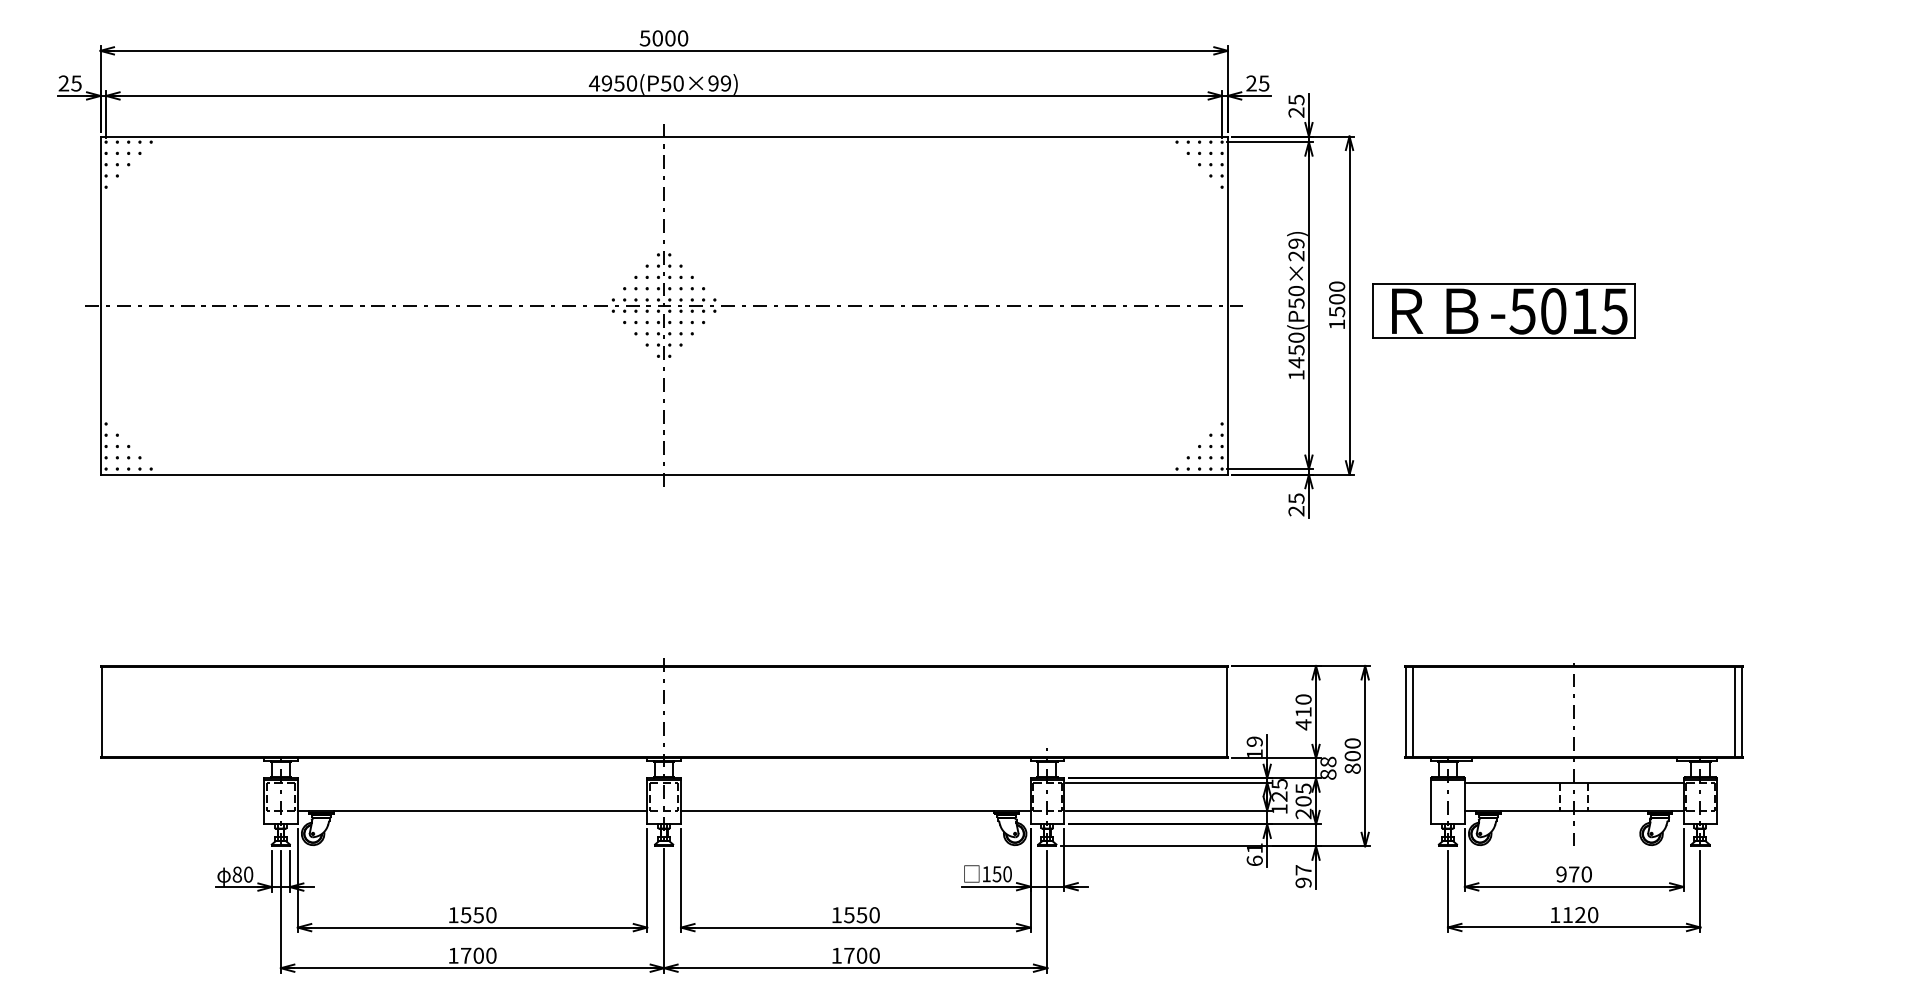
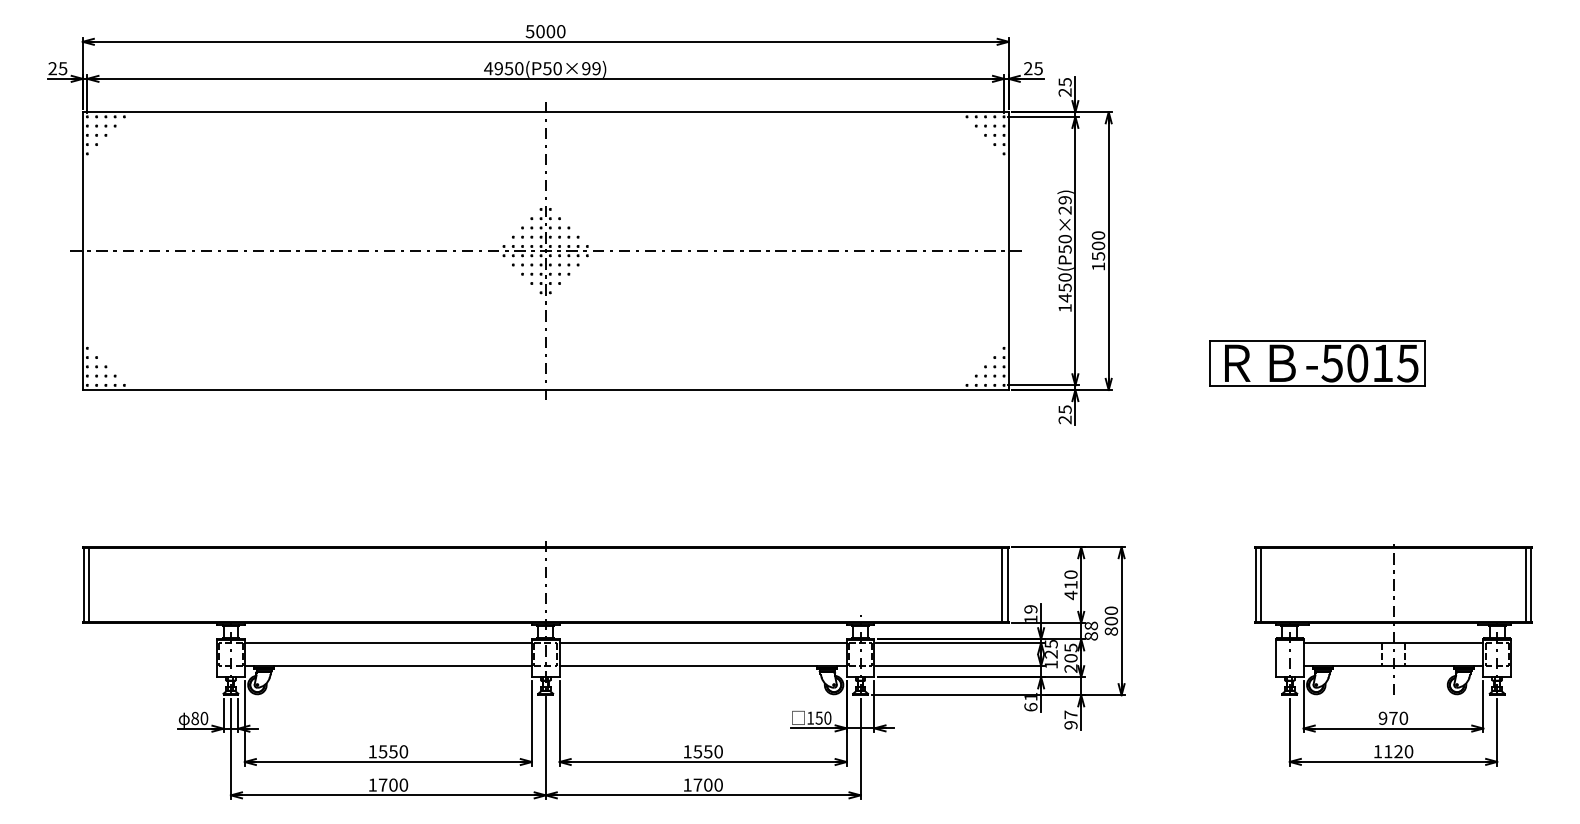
part: (1503, 310) -> (1316, 362), moved
line: (108, 712) -> (89, 585), added
line: (1219, 712) -> (1001, 585), added
line: (472, 782) -> (388, 642), added
line: (855, 782) -> (702, 642), added
part: (1573, 797) -> (1392, 655), moved

